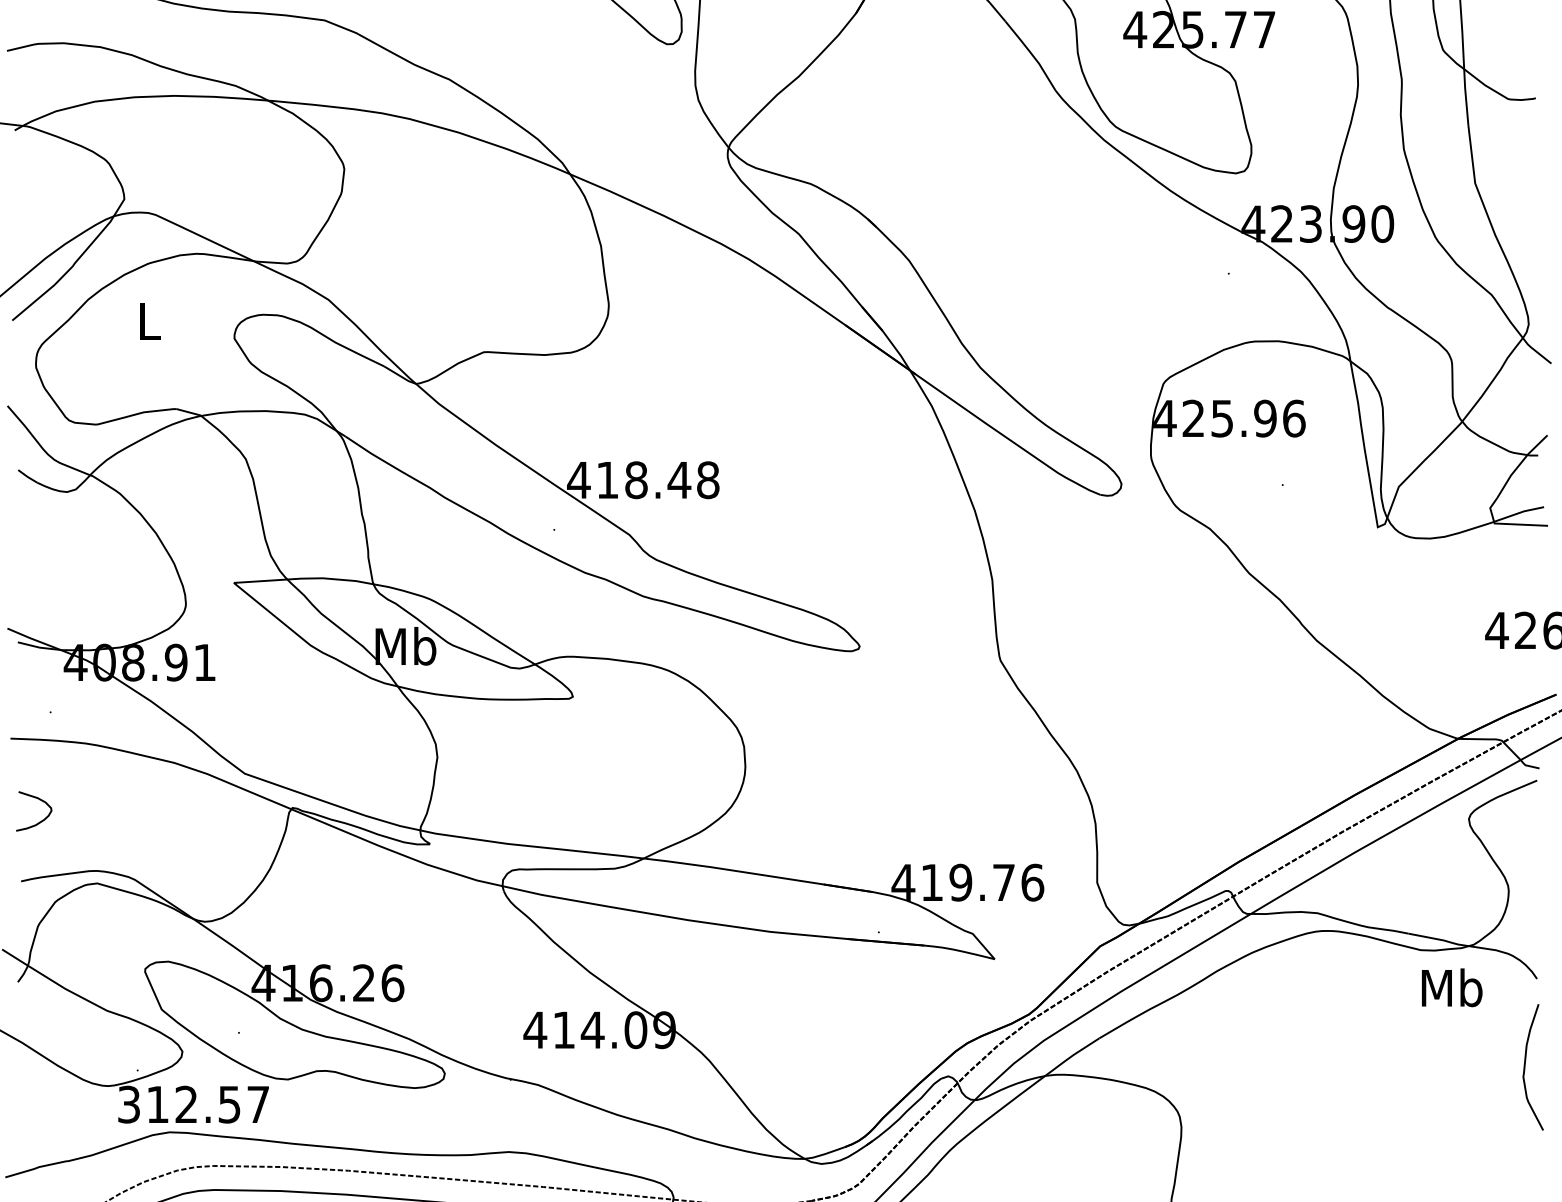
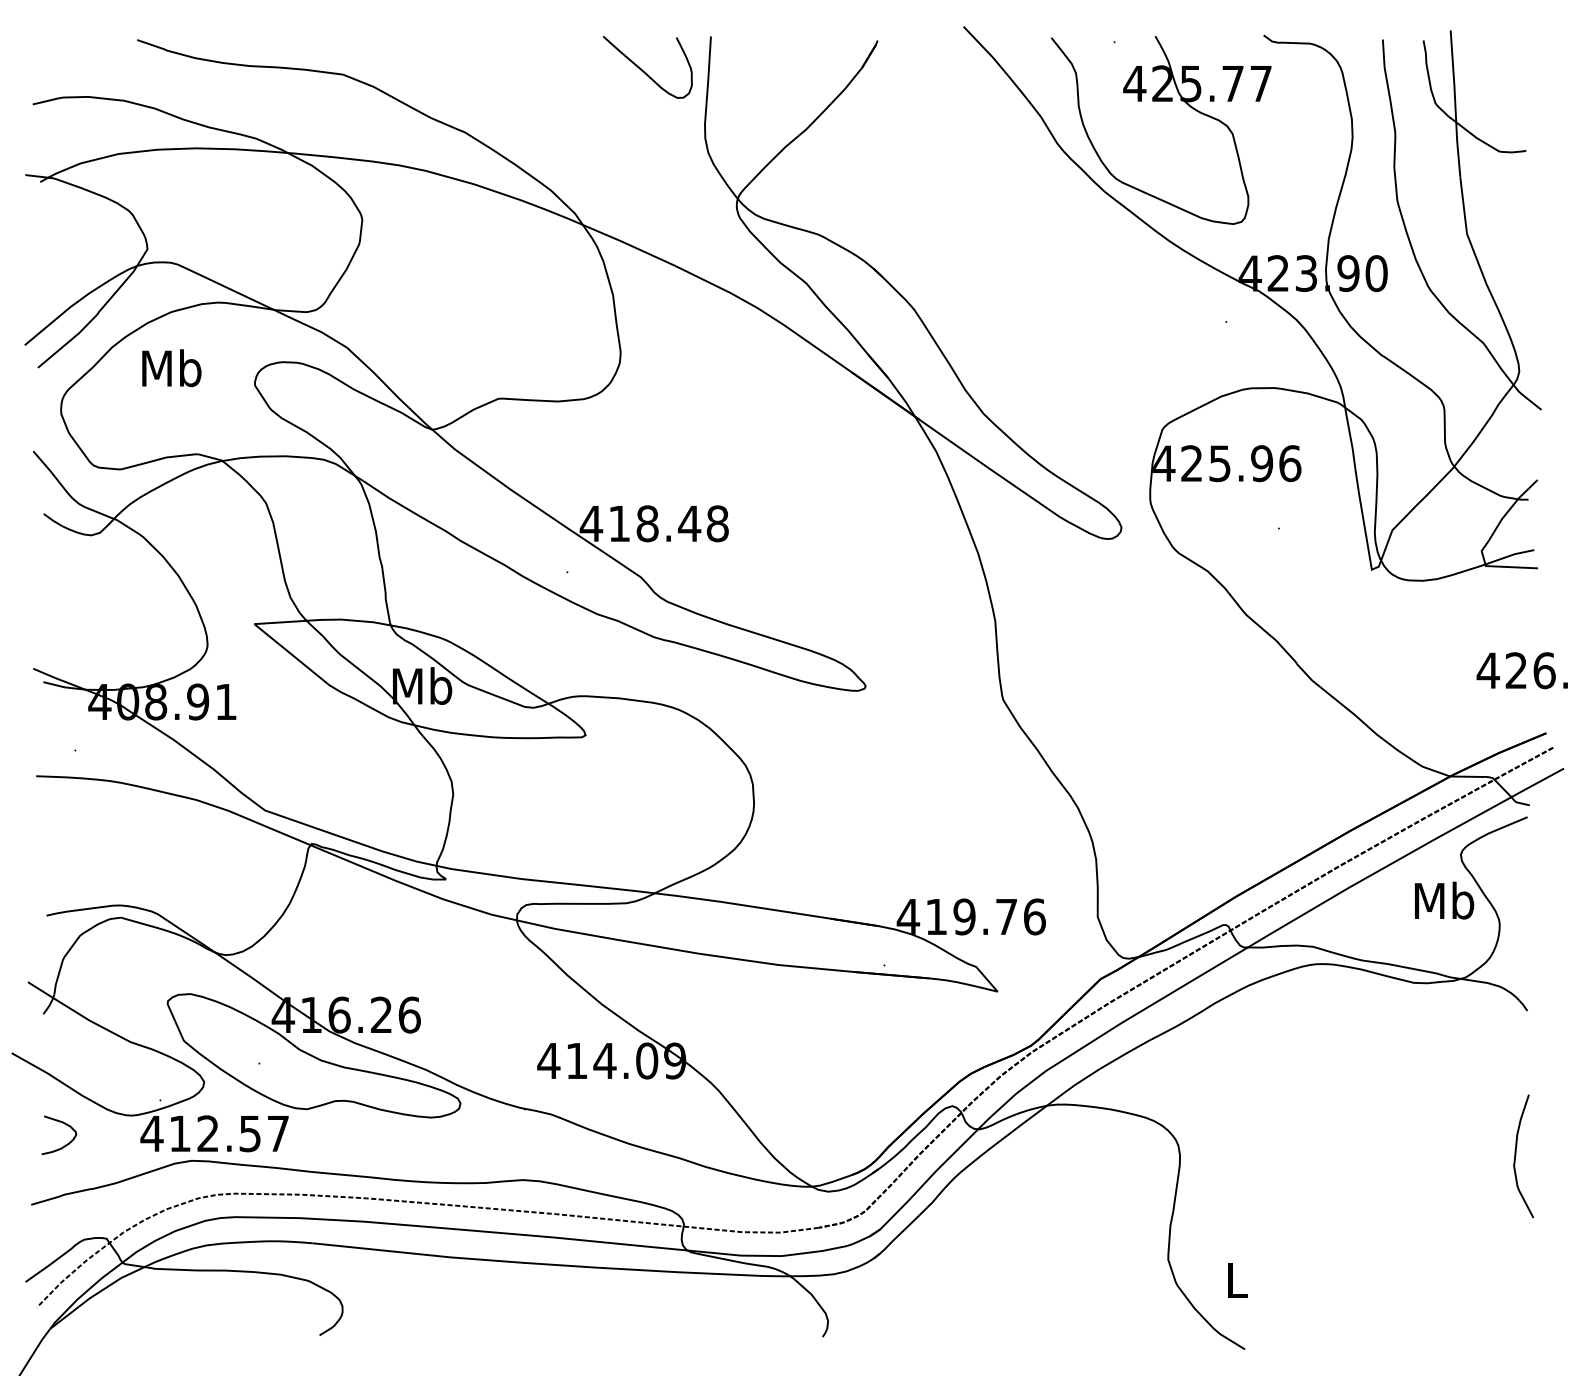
text: (149, 321) -> (171, 368), L -> Mb
curve: (40, 820) -> (65, 1144), moved
text: (1452, 987) -> (1444, 900), moved
curve: (1525, 1067) -> (1516, 1156), moved
text: (128, 1104) -> (151, 1133), 312.57 -> 412.57

